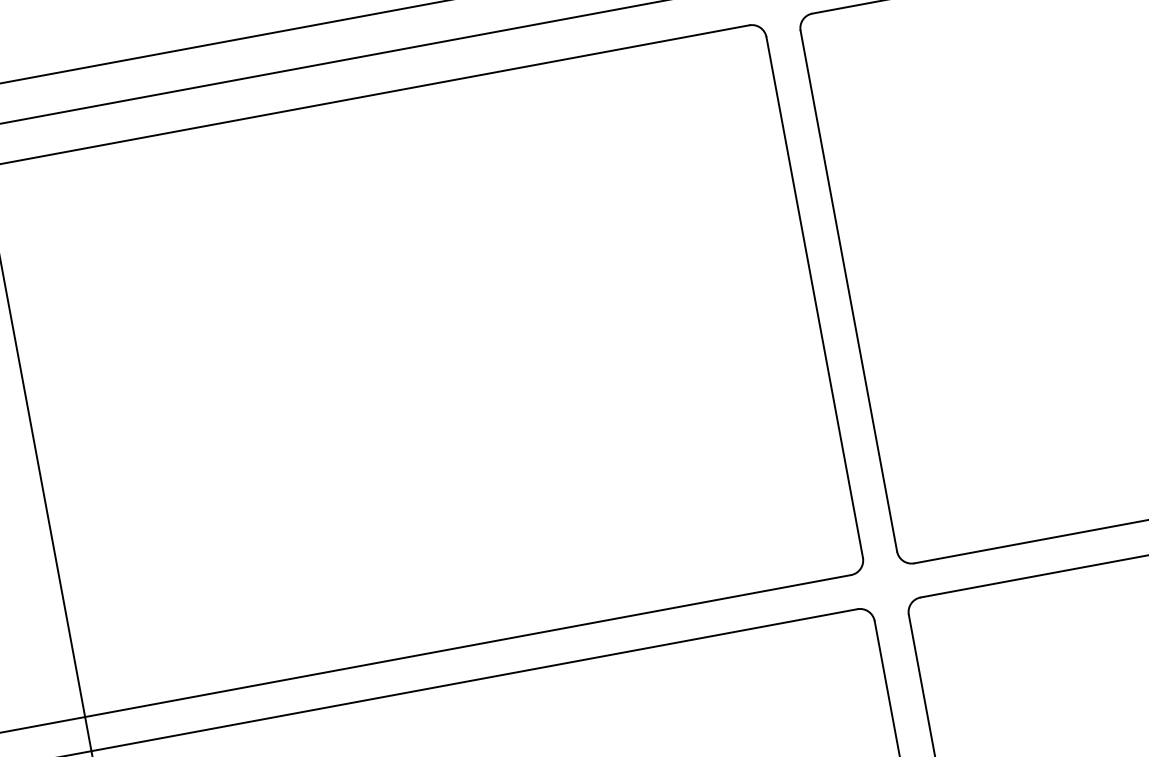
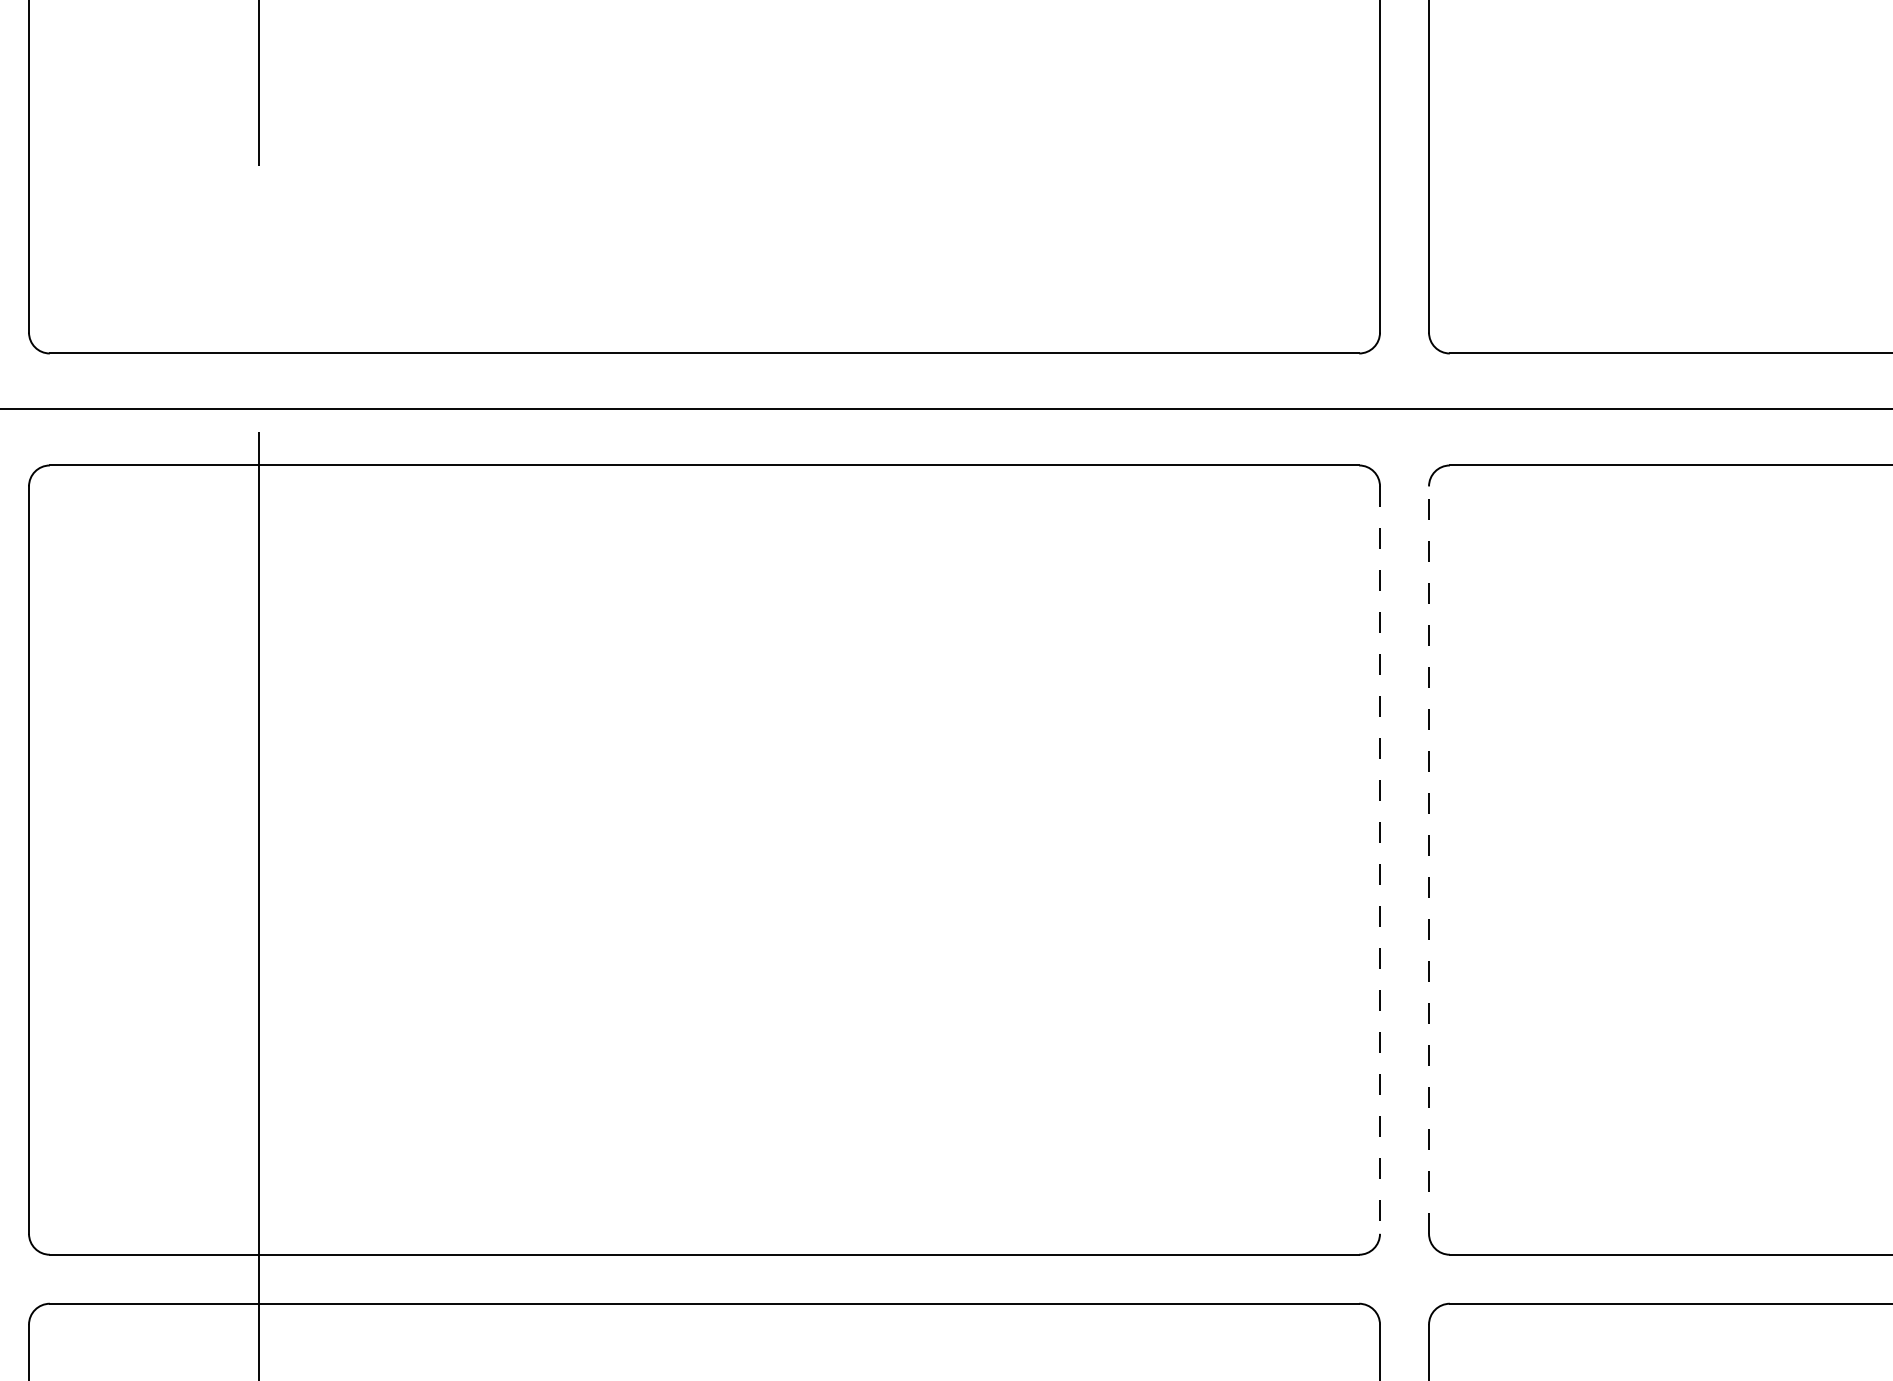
line: (849, 291) -> (1429, 860), solid -> dashed
line: (815, 297) -> (1380, 860), solid -> dashed

